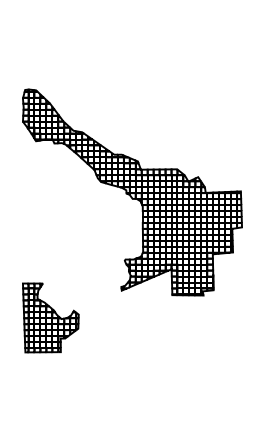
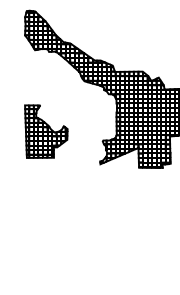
part: (50, 317) -> (46, 131), moved

